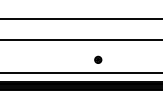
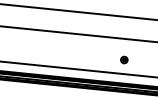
part: (98, 59) -> (124, 59), moved

